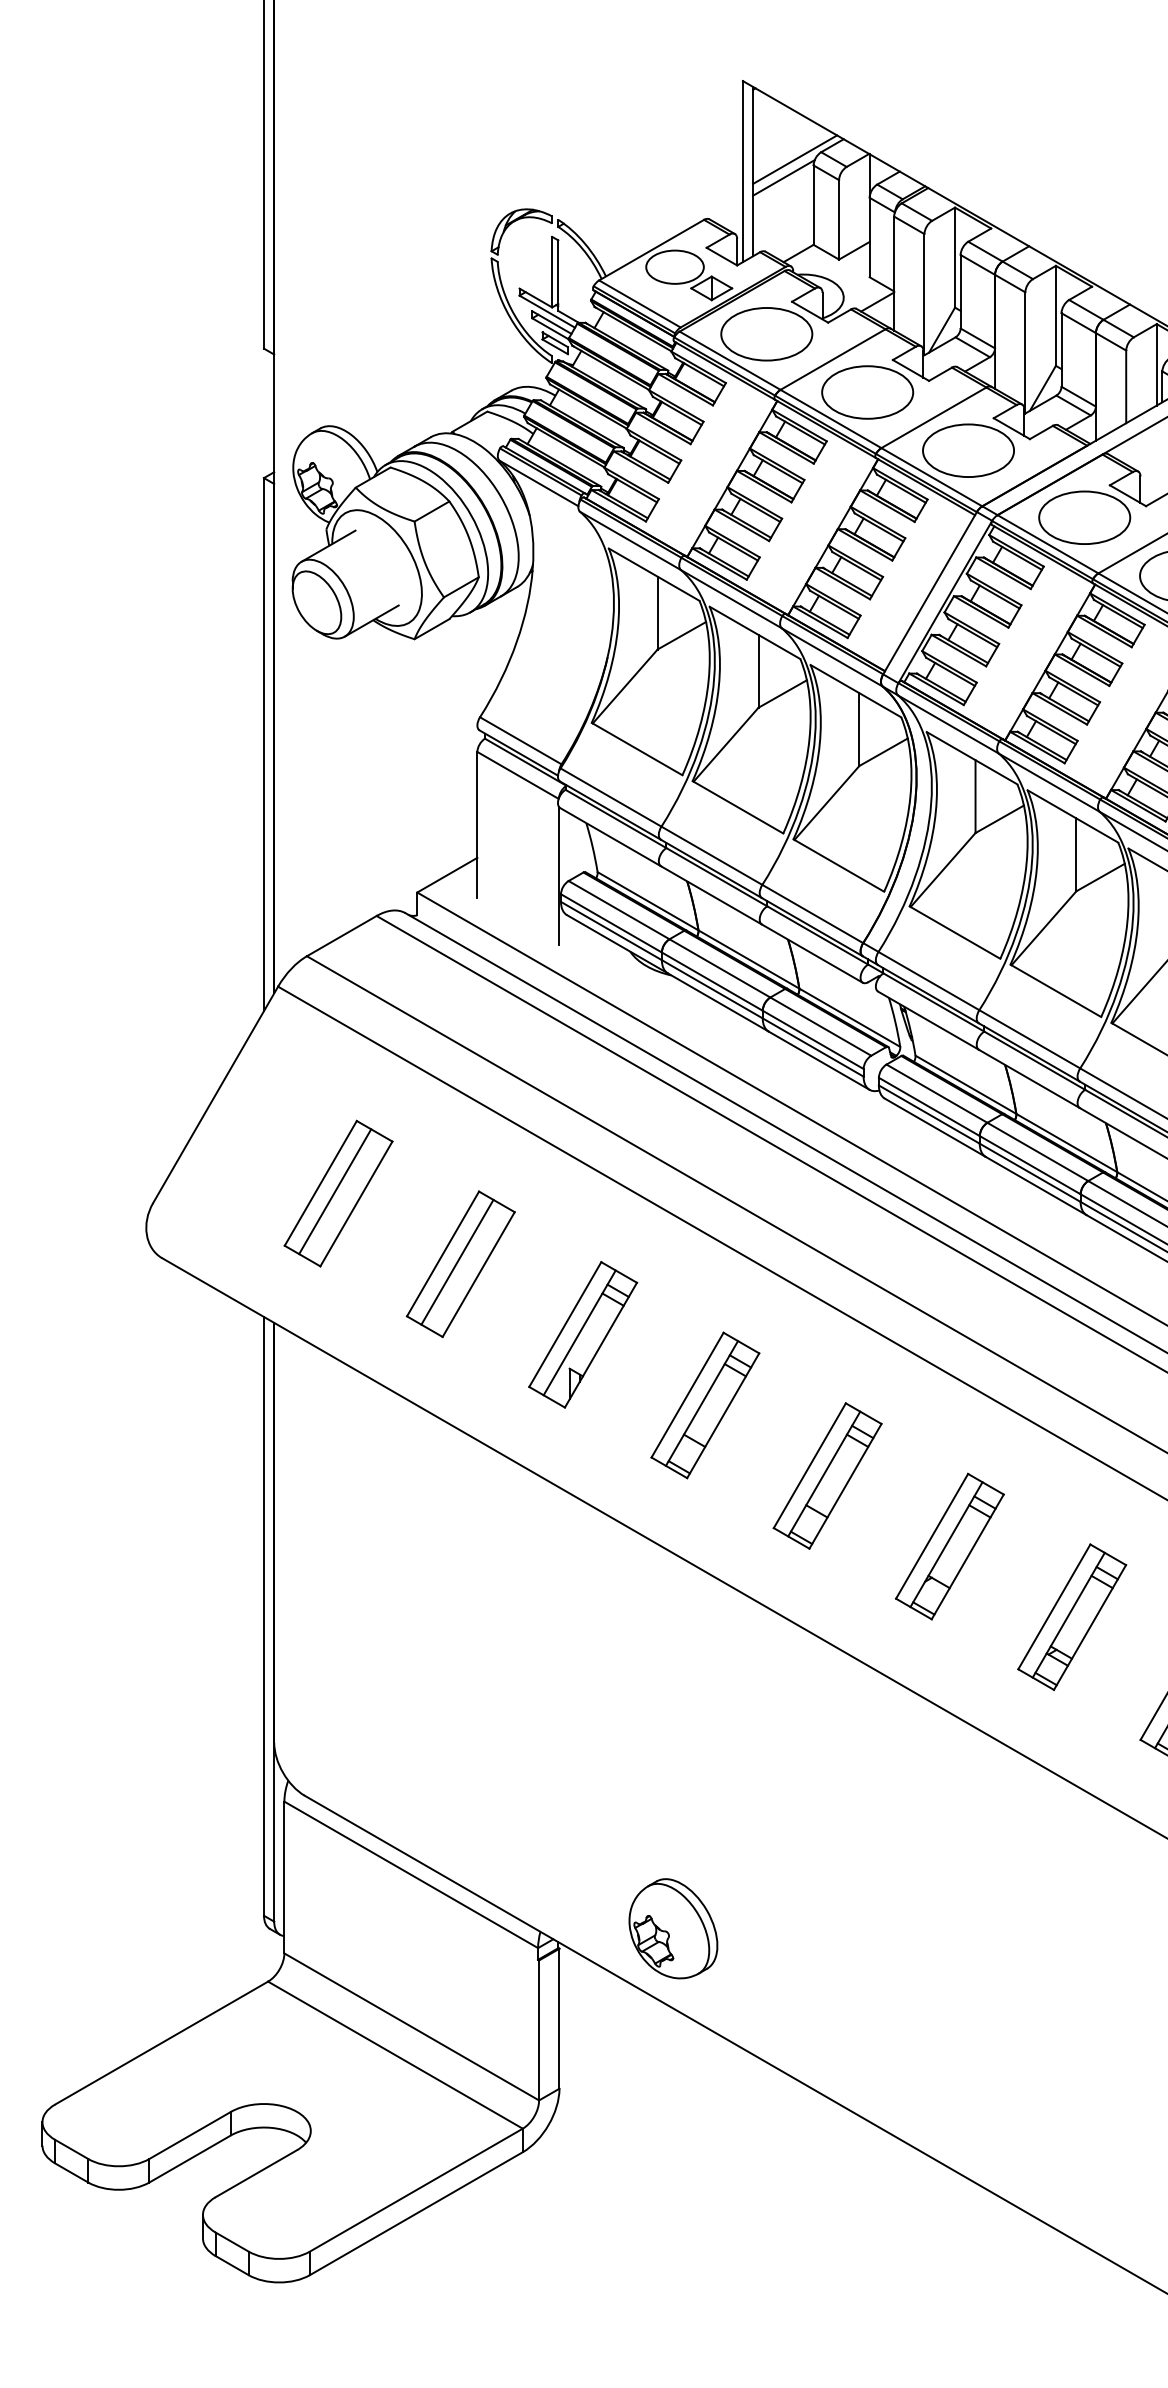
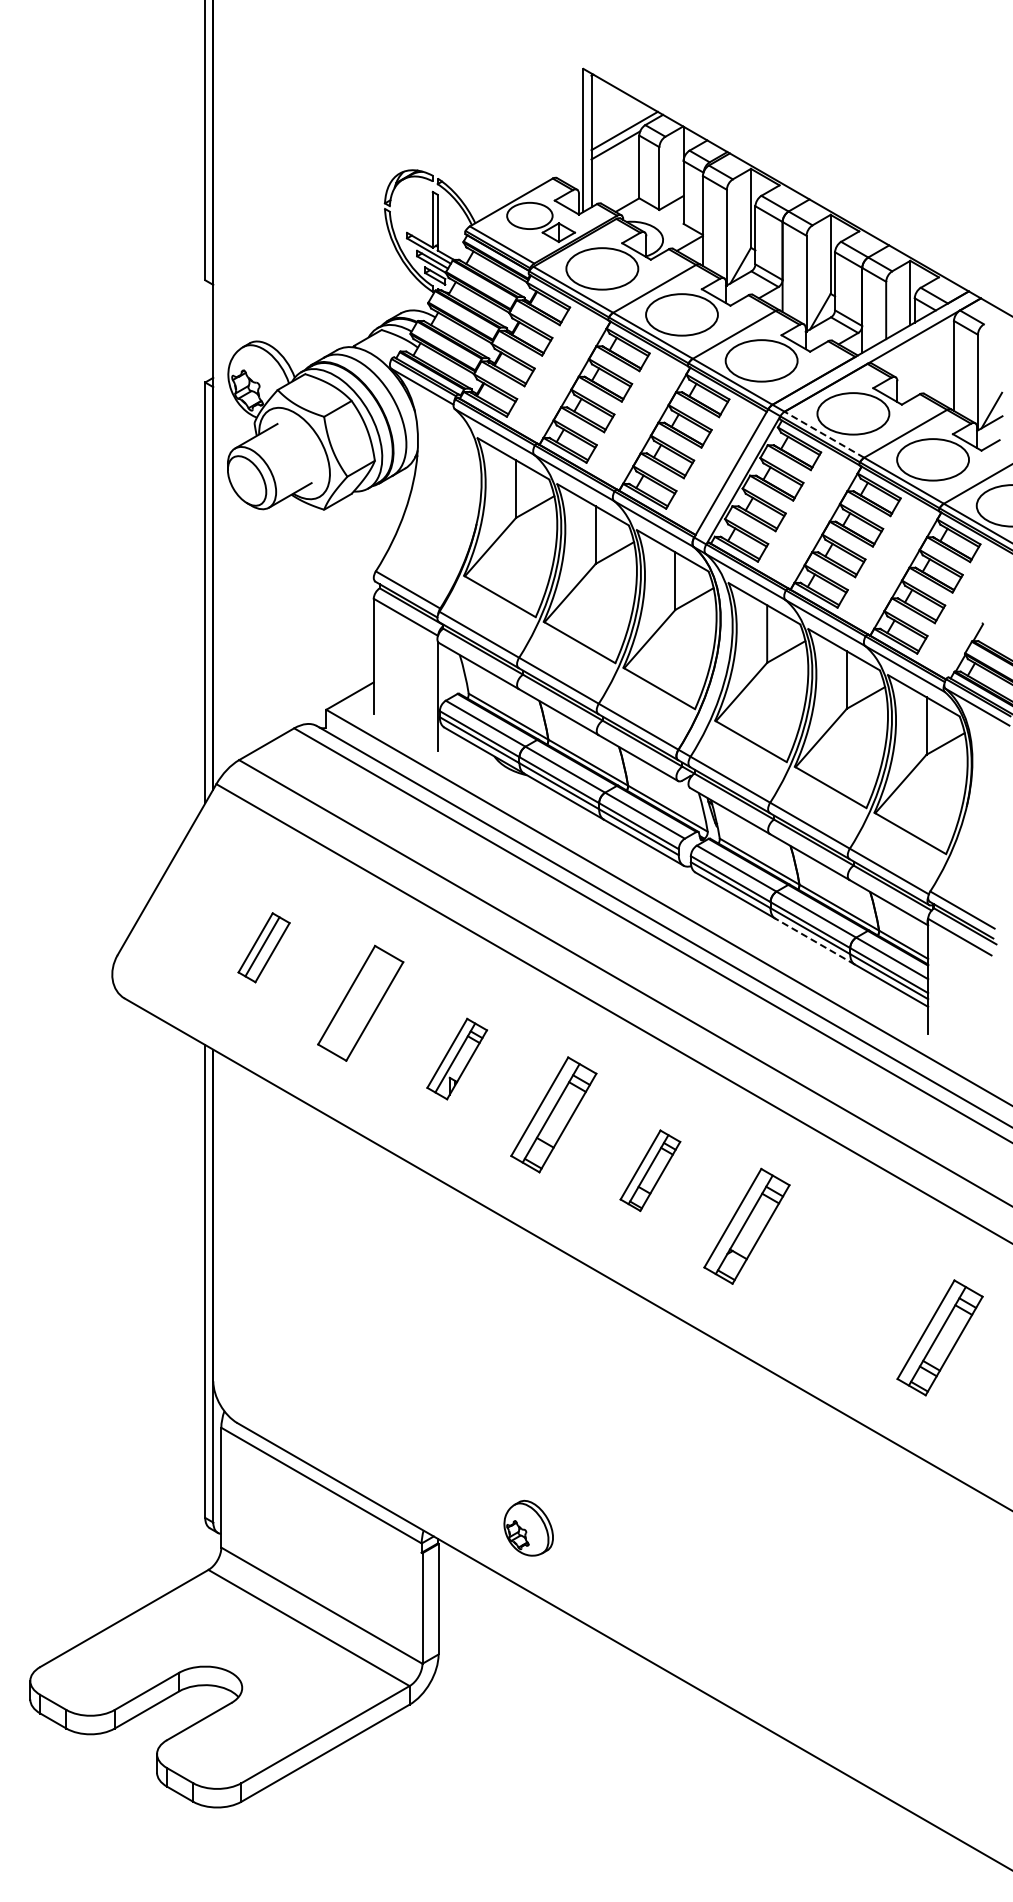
line: (1048, 543) -> (824, 434), solid -> dashed
line: (1036, 1185) -> (815, 941), solid -> dashed
part: (337, 1193) -> (263, 947), size x0.6
line: (456, 1261) -> (357, 1001), removed
part: (582, 1334) -> (456, 1058), size x0.7
part: (827, 1475) -> (650, 1170), size x0.7
part: (1072, 1616) -> (843, 1281), removed
part: (673, 1929) -> (528, 1528), size x0.7

